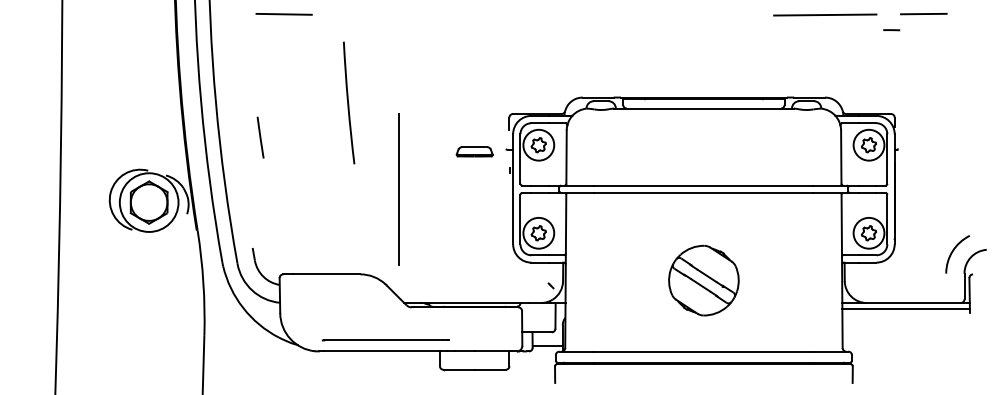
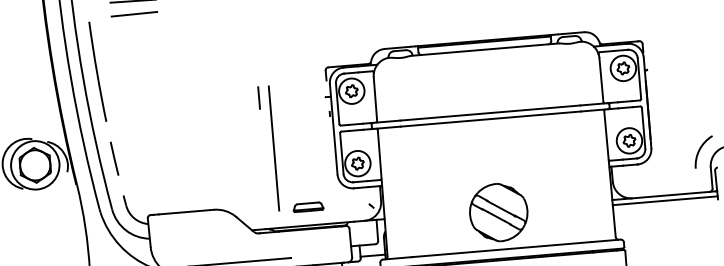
line: (283, 29) -> (133, 13), added
arc: (348, 102) -> (97, 71), moved
line: (260, 137) -> (114, 158), moved
line: (426, 144) -> (259, 98), added
part: (474, 151) -> (308, 206), moved
line: (398, 189) -> (273, 148), moved
part: (703, 280) -> (498, 212), moved

